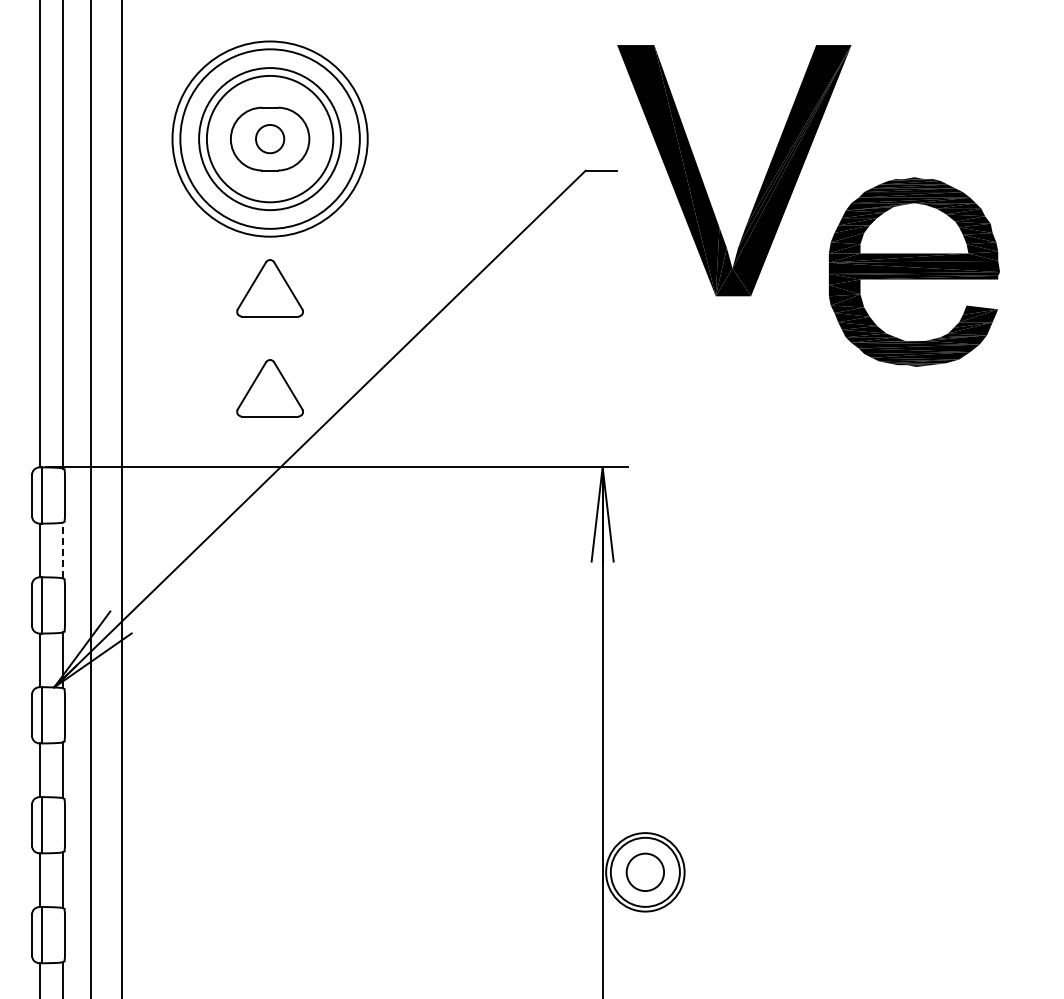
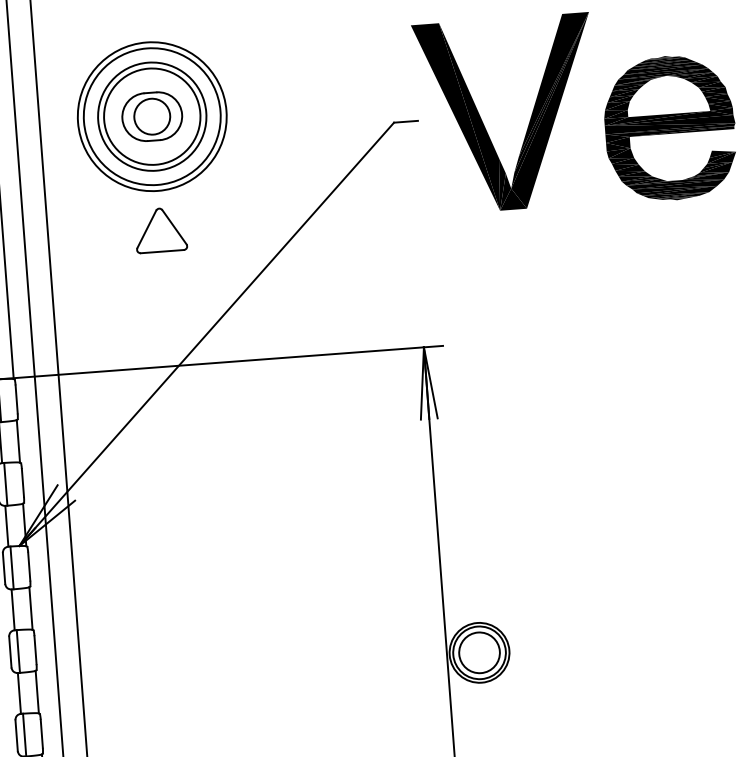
circle: (269, 138) -> (151, 116), size x1.67
part: (913, 271) -> (669, 127), moved
part: (269, 388) -> (166, 306), removed
line: (63, 550) -> (18, 441), dashed -> solid
circle: (645, 872) -> (479, 652), size x1.43

